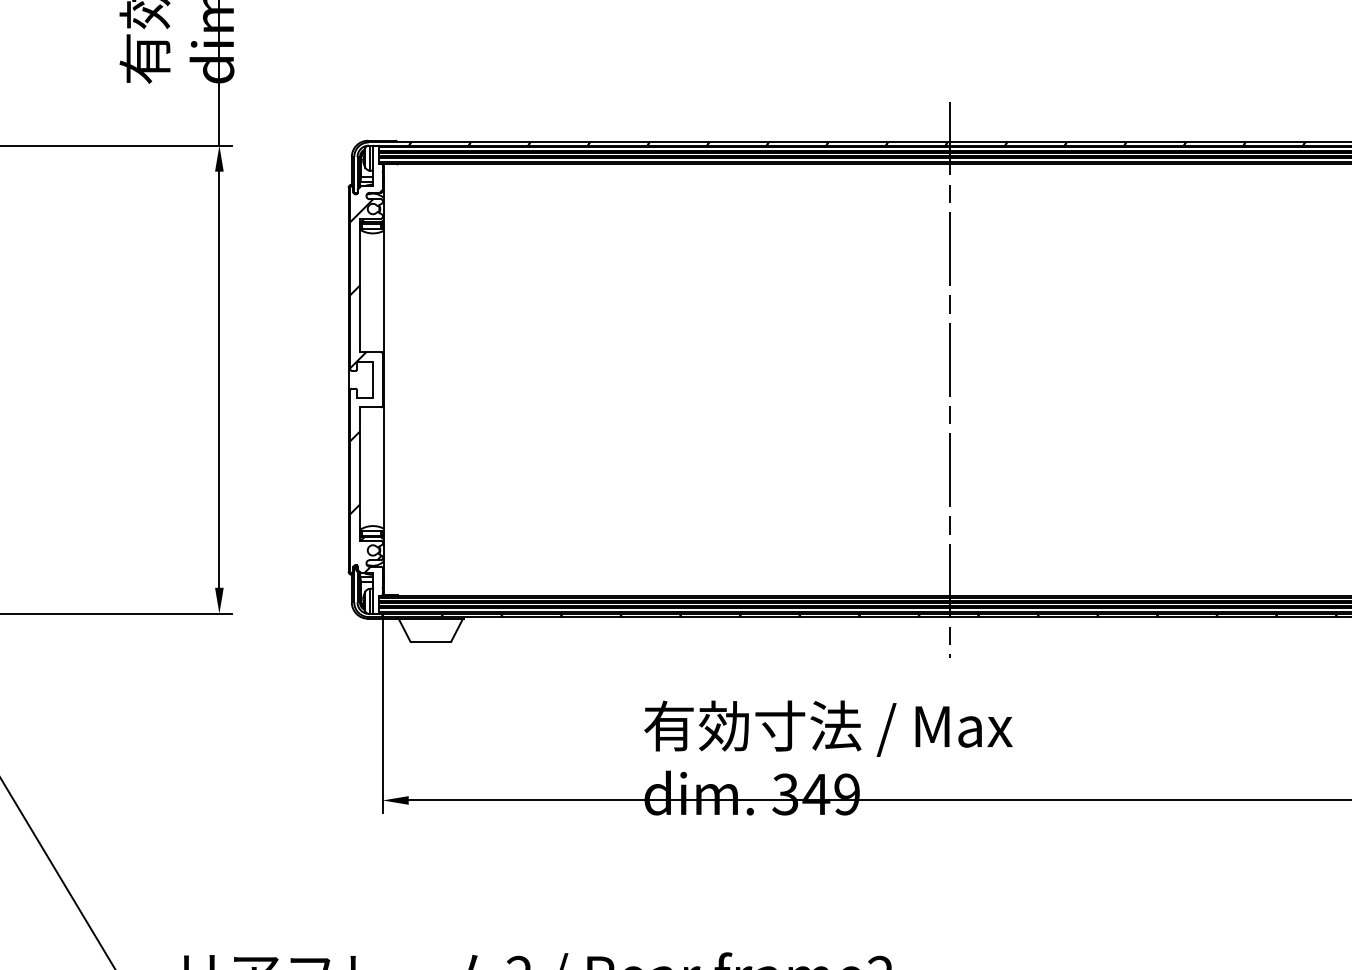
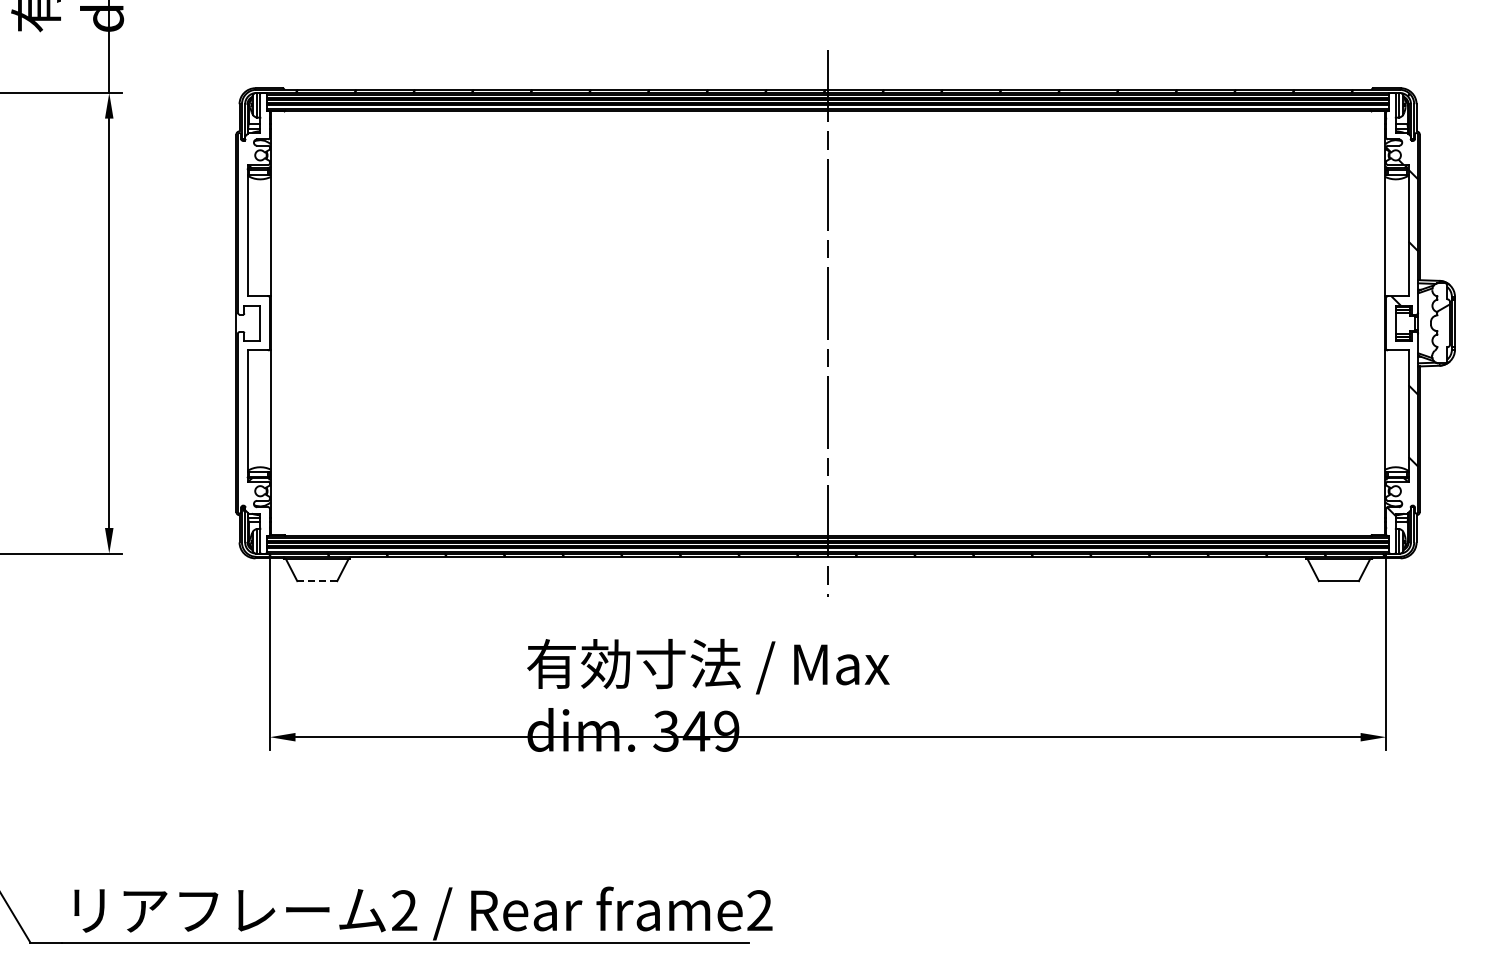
hatch: (366, 380) -> (253, 324), removed
line: (431, 642) -> (317, 581), solid -> dashed

